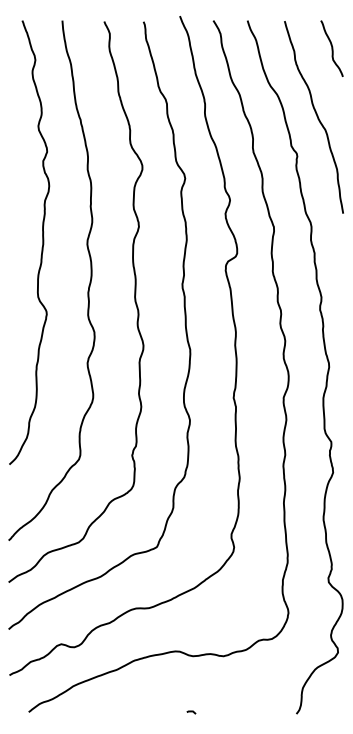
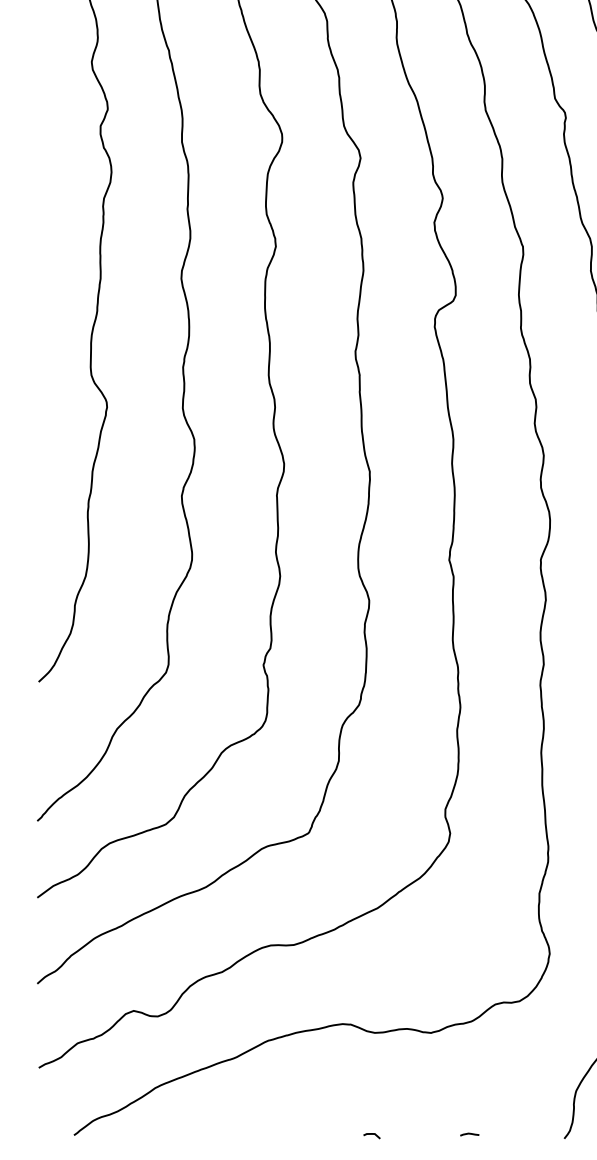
curve: (244, 711) -> (469, 1134), added

